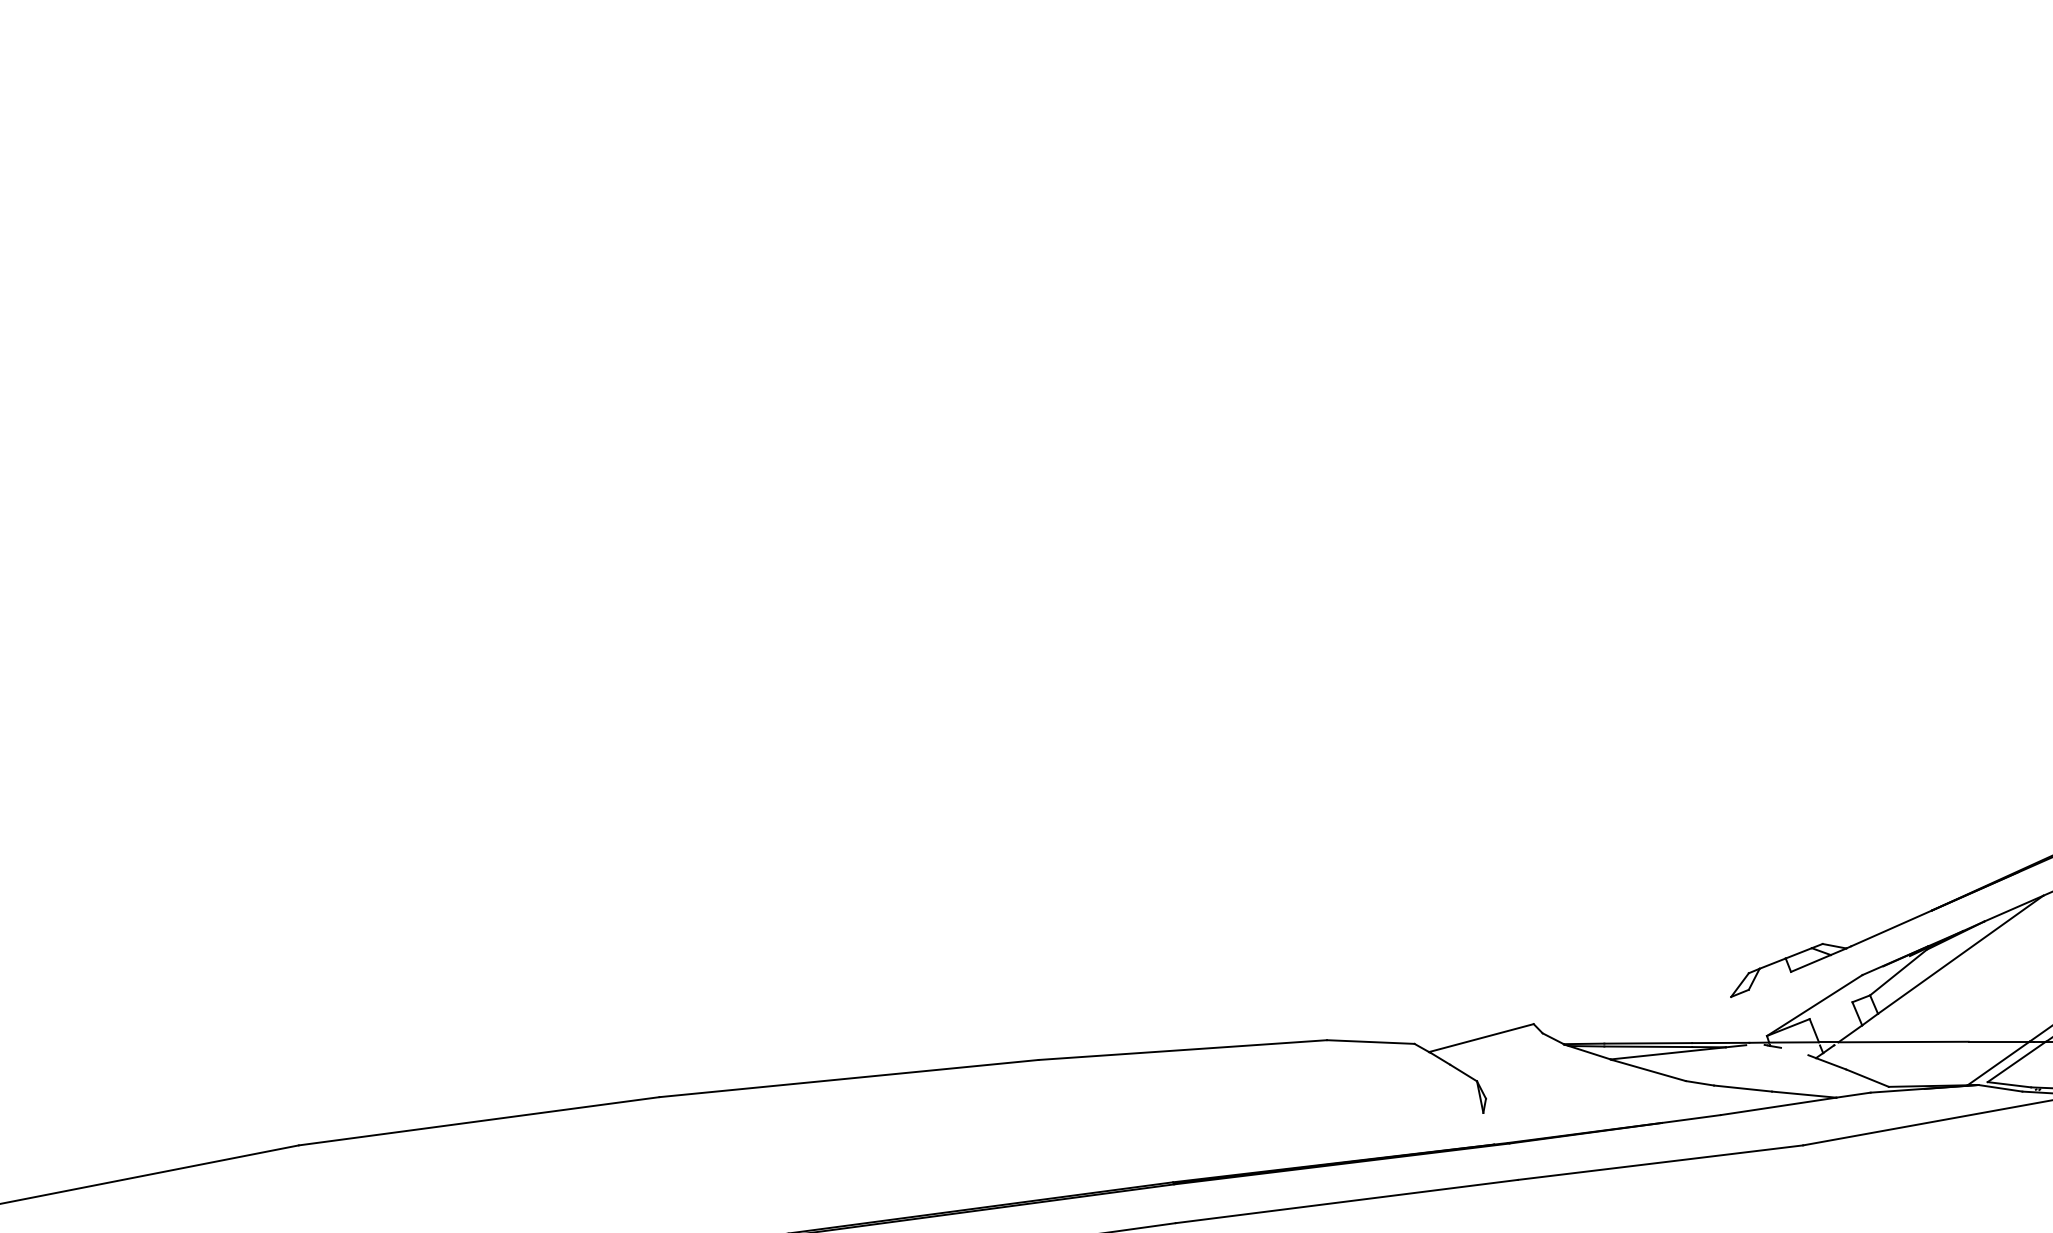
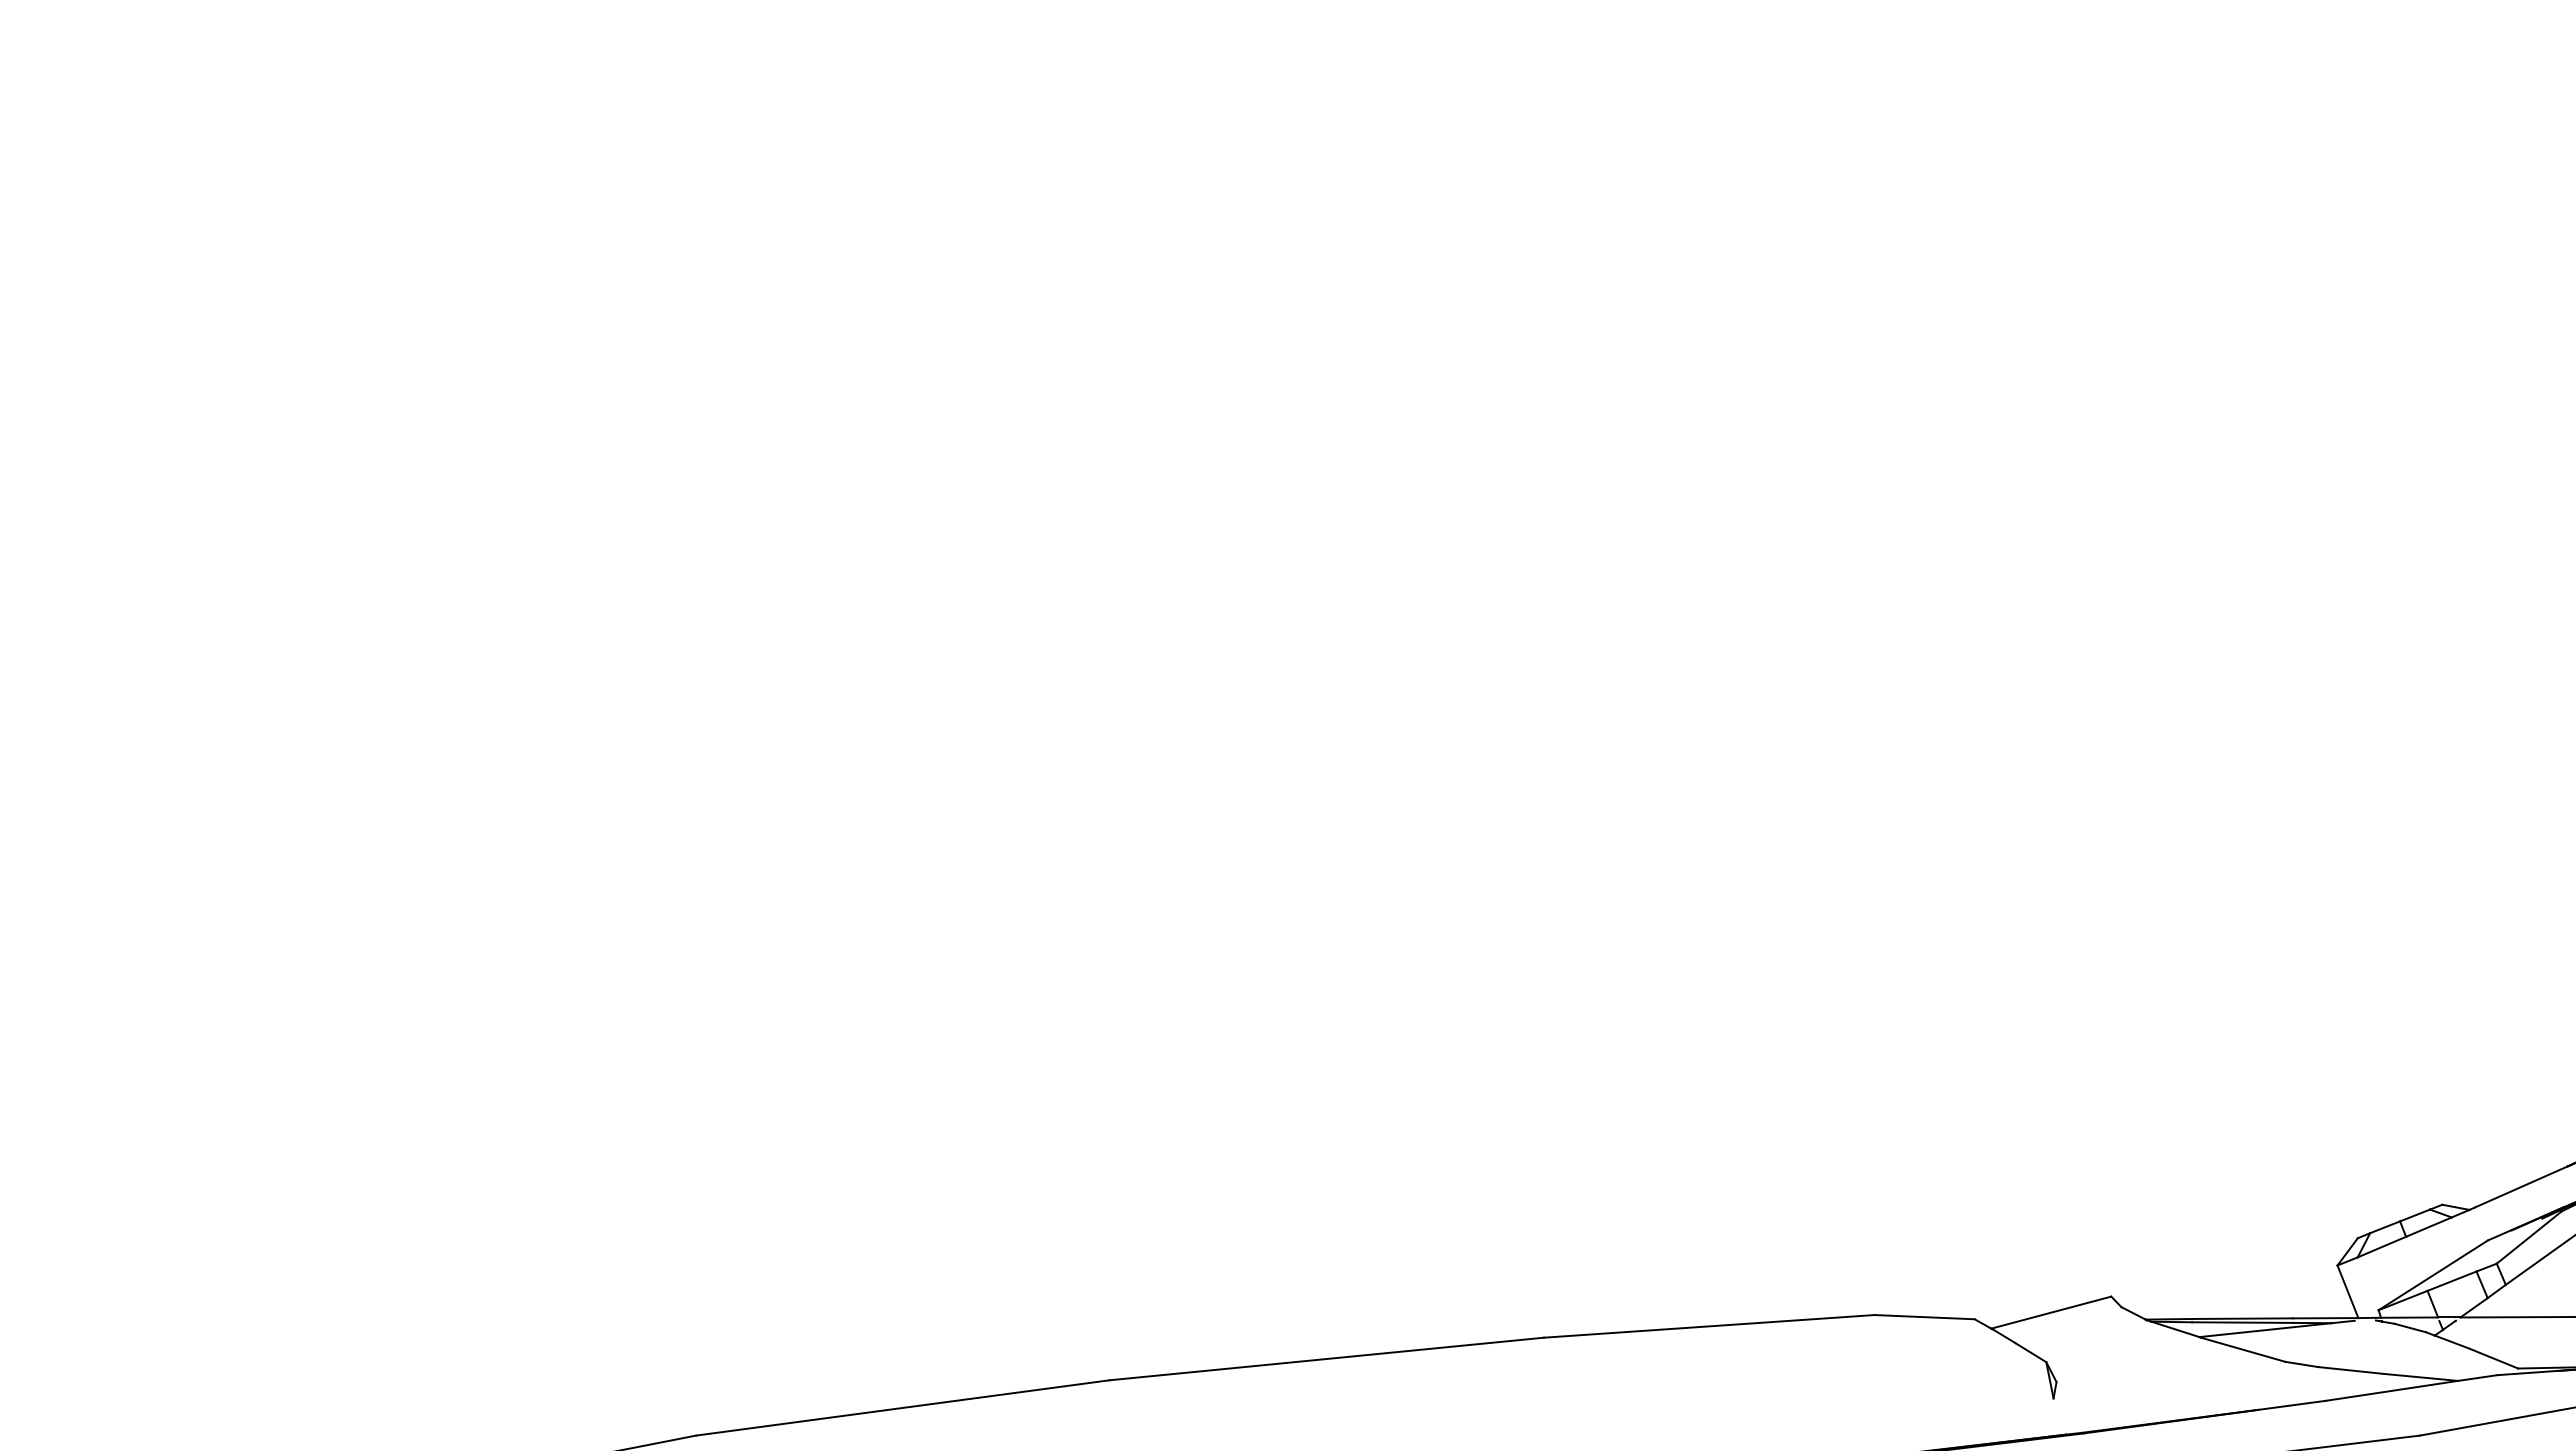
line: (1769, 980) -> (2381, 1246), added
line: (1830, 1010) -> (2451, 1280), added
line: (1739, 1019) -> (2347, 1291), added
line: (1794, 1051) -> (2410, 1327), added

